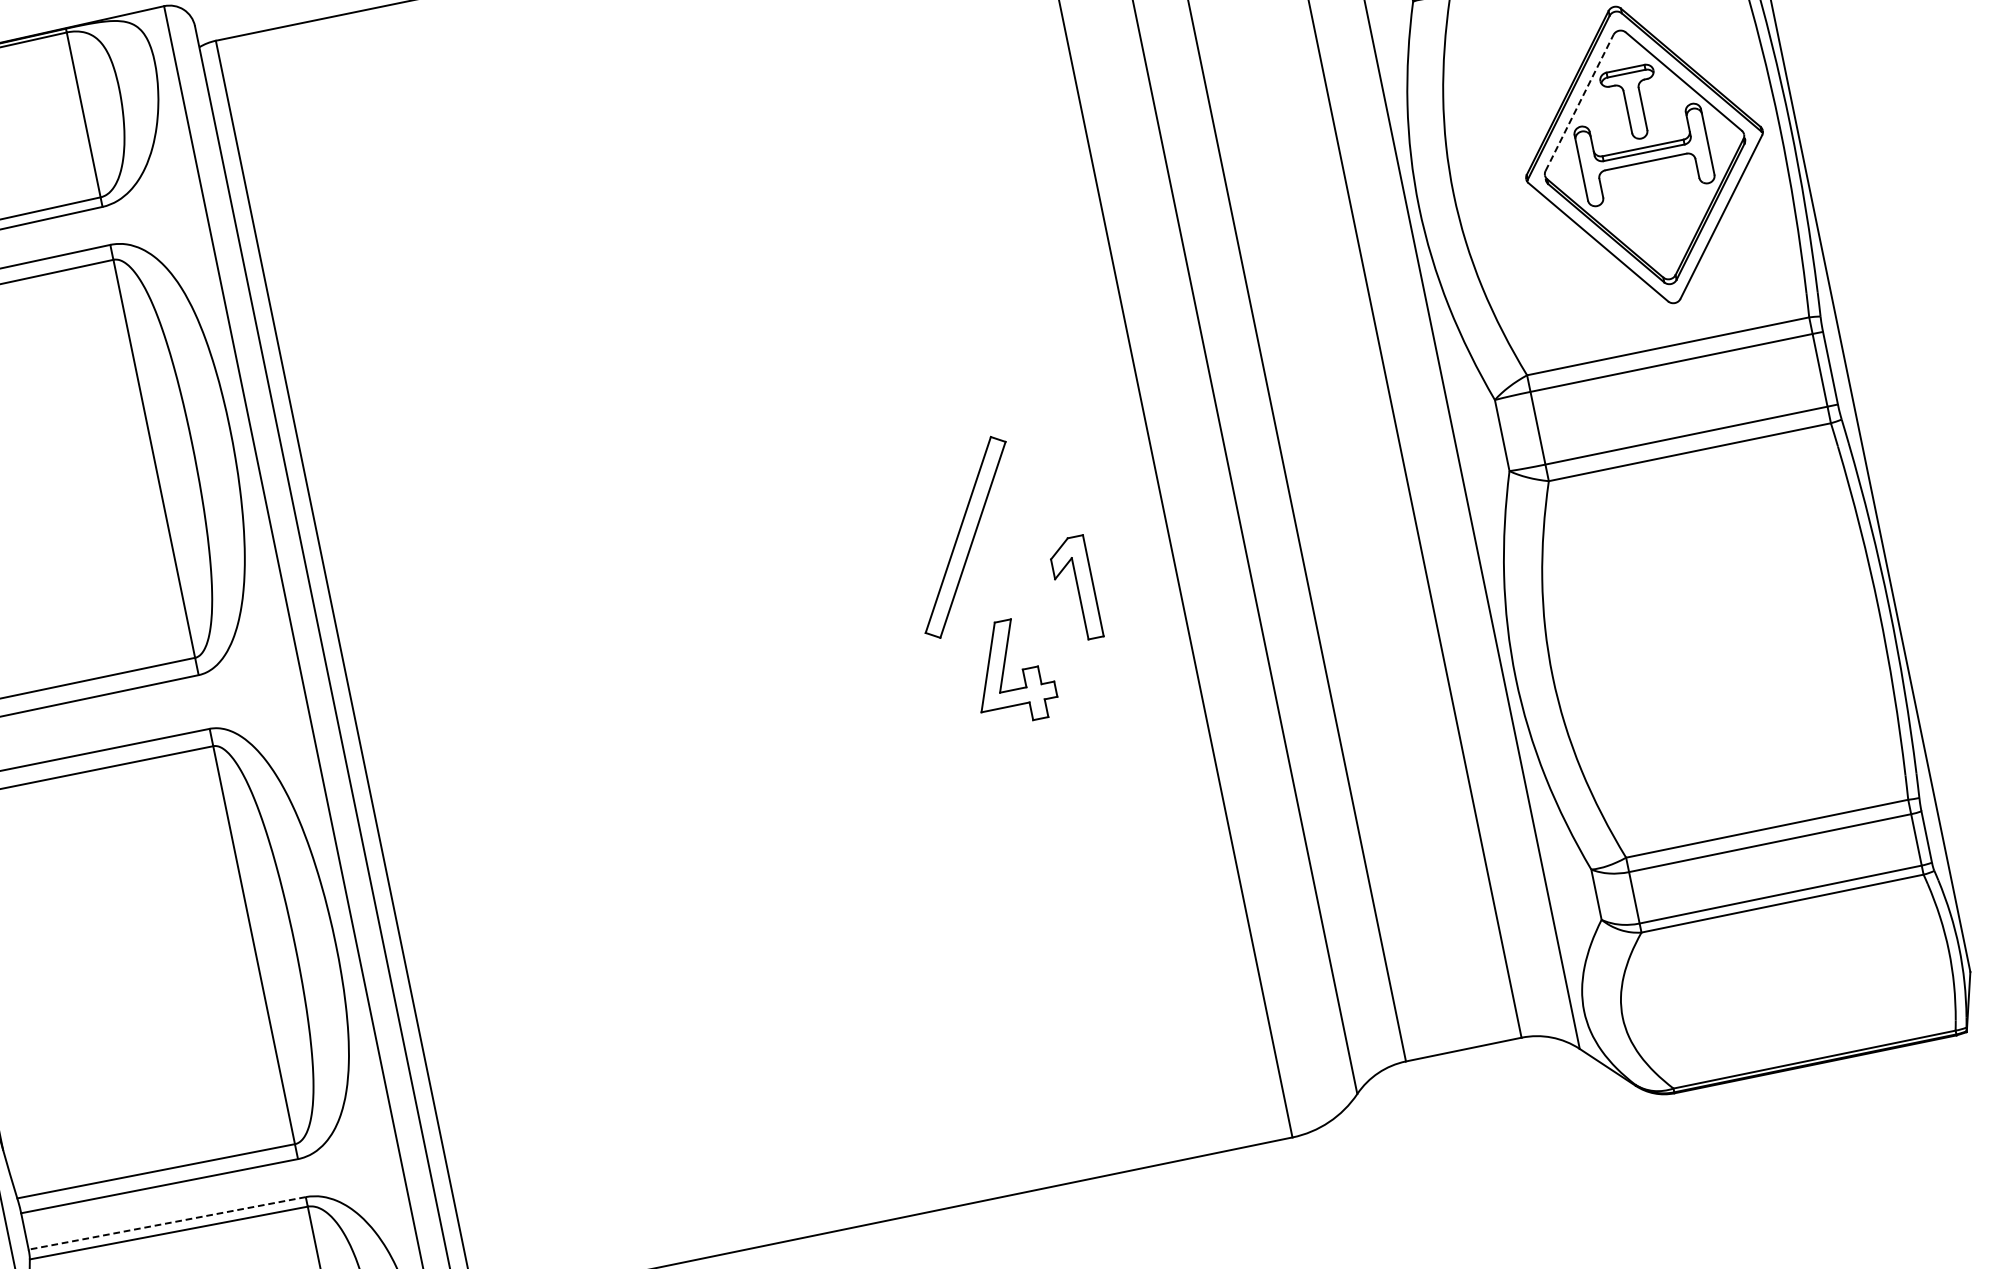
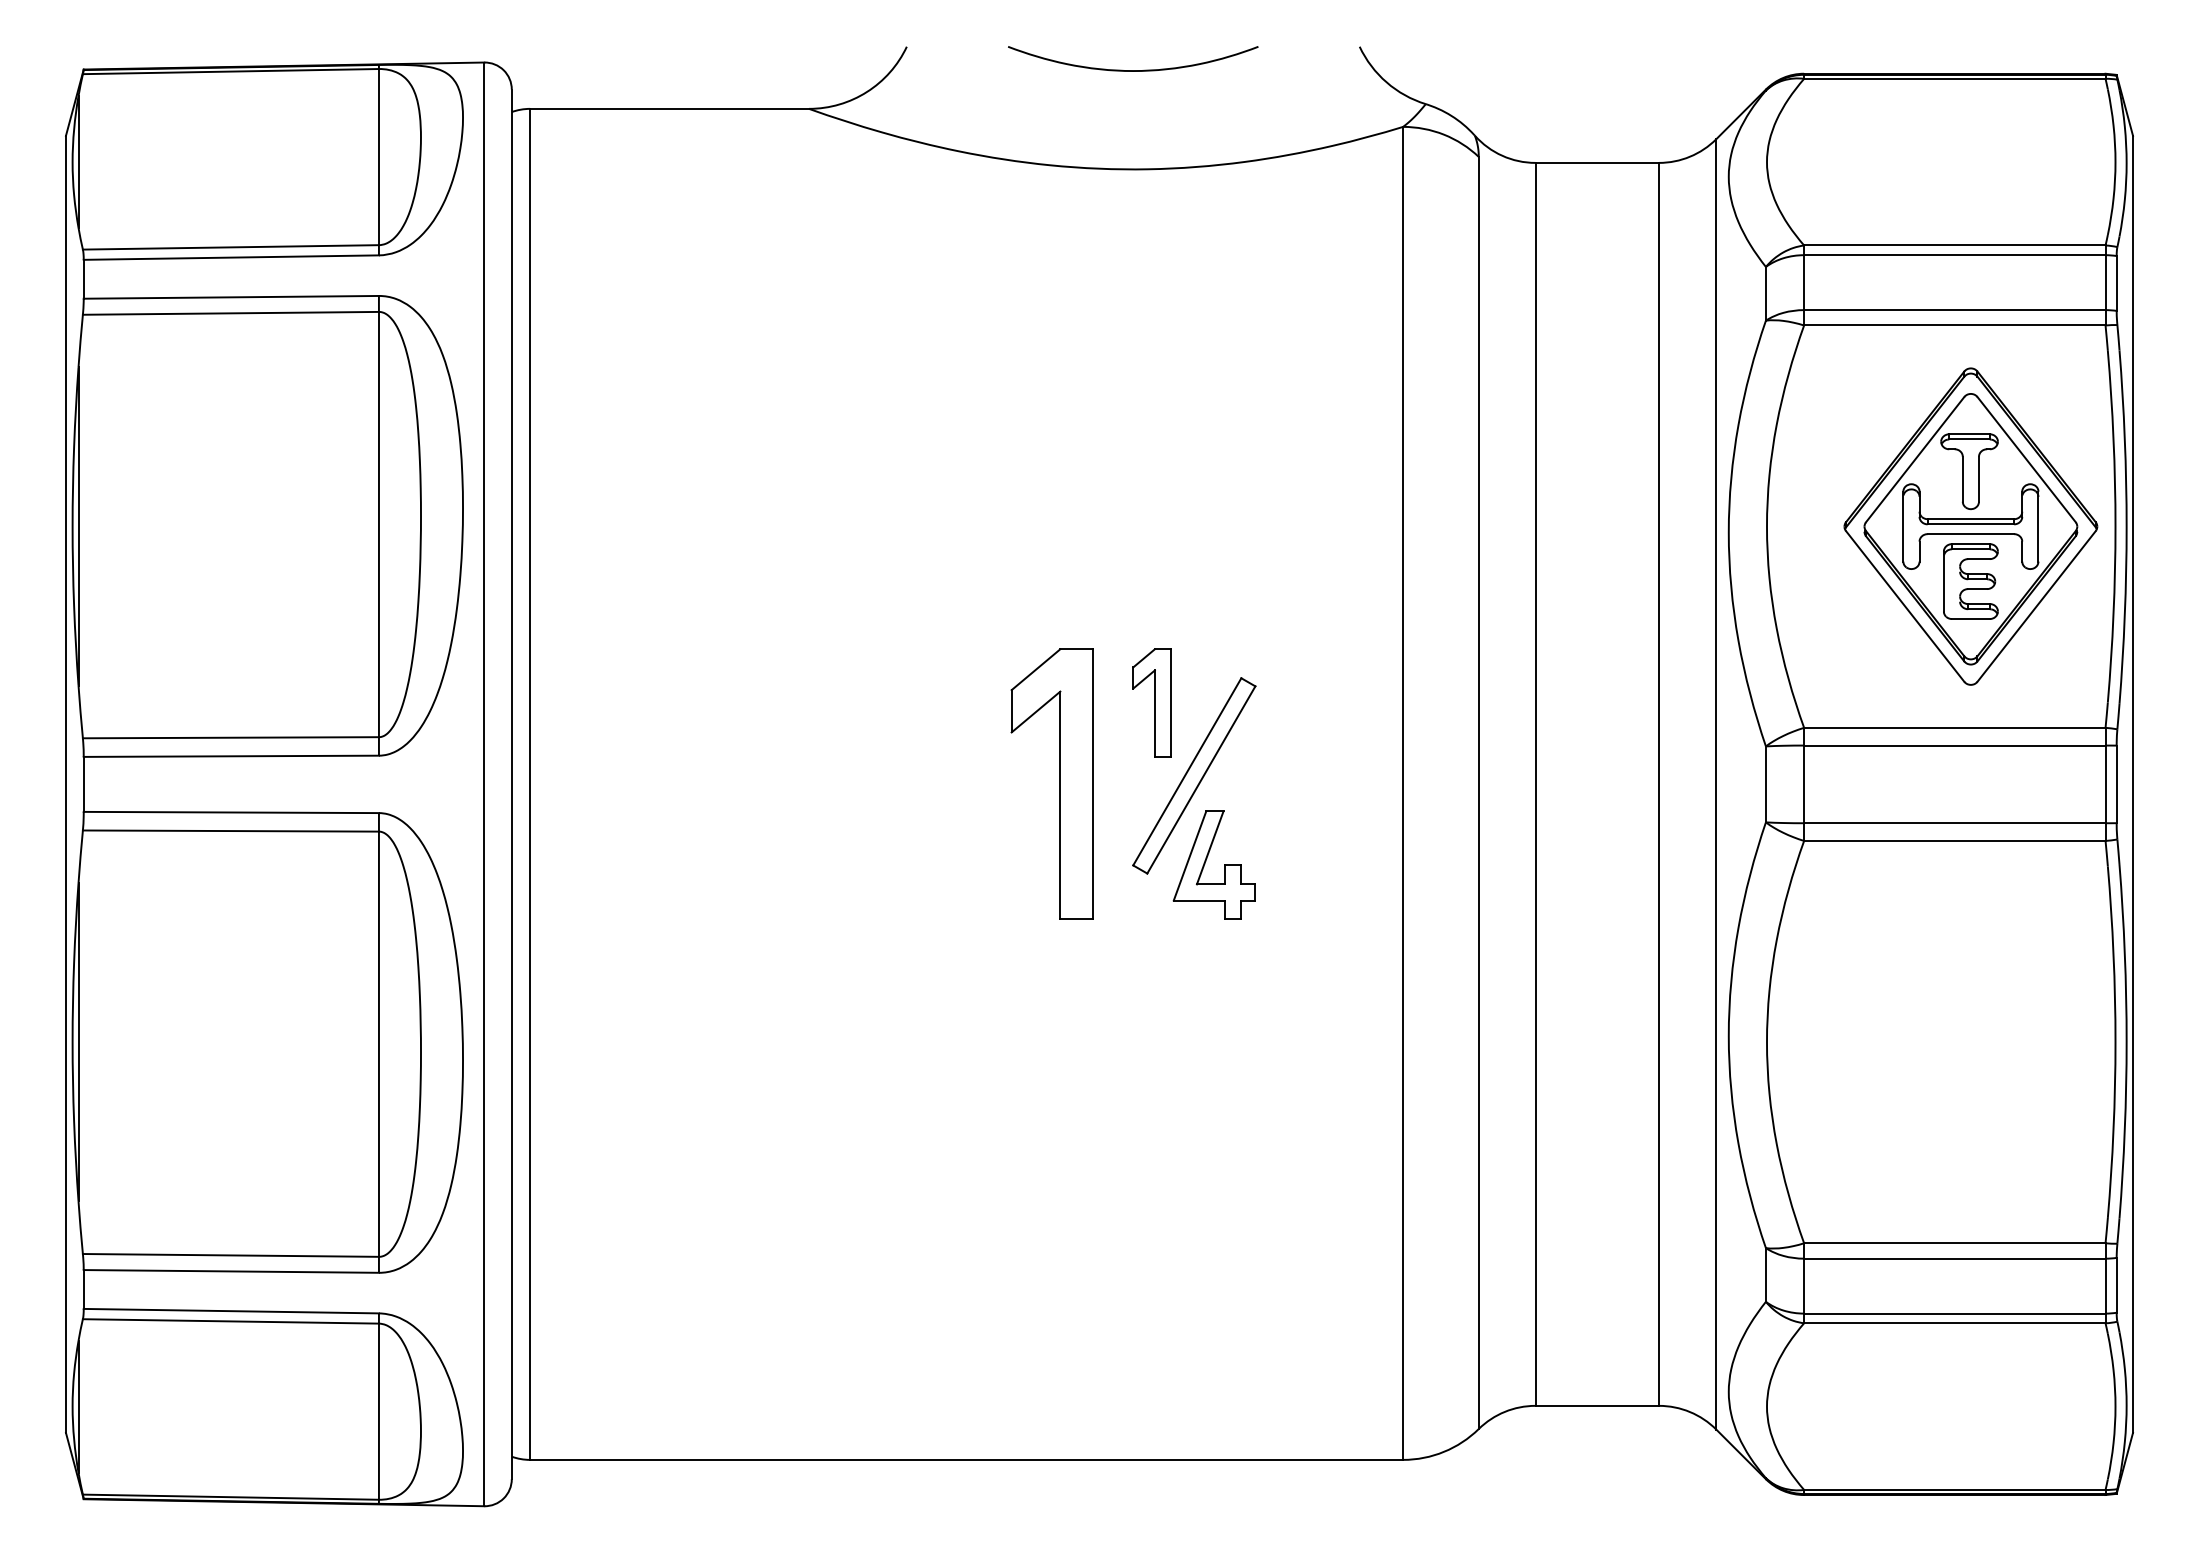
line: (1579, 102) -> (1915, 459), dashed -> solid
part: (1654, 206) -> (1970, 581), added
part: (840, 570) -> (1059, 783), added
part: (1074, 588) -> (1151, 702), moved
part: (1004, 669) -> (1206, 861), moved
line: (167, 1223) -> (231, 1311), dashed -> solid

